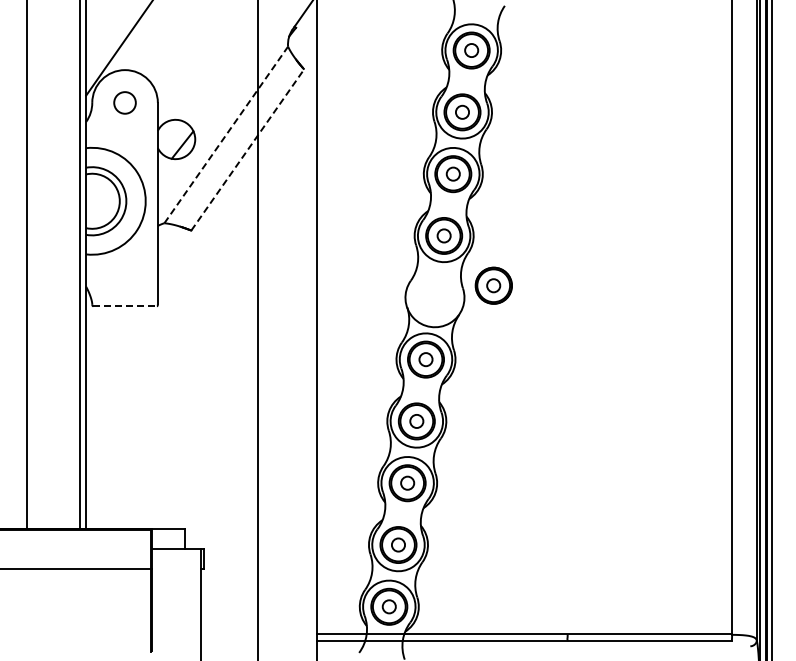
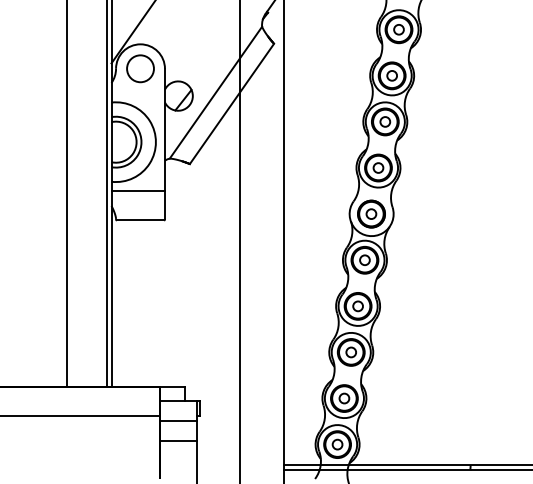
circle: (124, 102) -> (140, 68), size x1.67
line: (226, 134) -> (216, 92), dashed -> solid
line: (248, 149) -> (232, 103), dashed -> solid
line: (121, 266) -> (137, 190), added
part: (493, 285) -> (371, 213), moved
line: (125, 306) -> (140, 220), dashed -> solid
line: (175, 575) -> (178, 421), added
line: (175, 601) -> (178, 440), added

